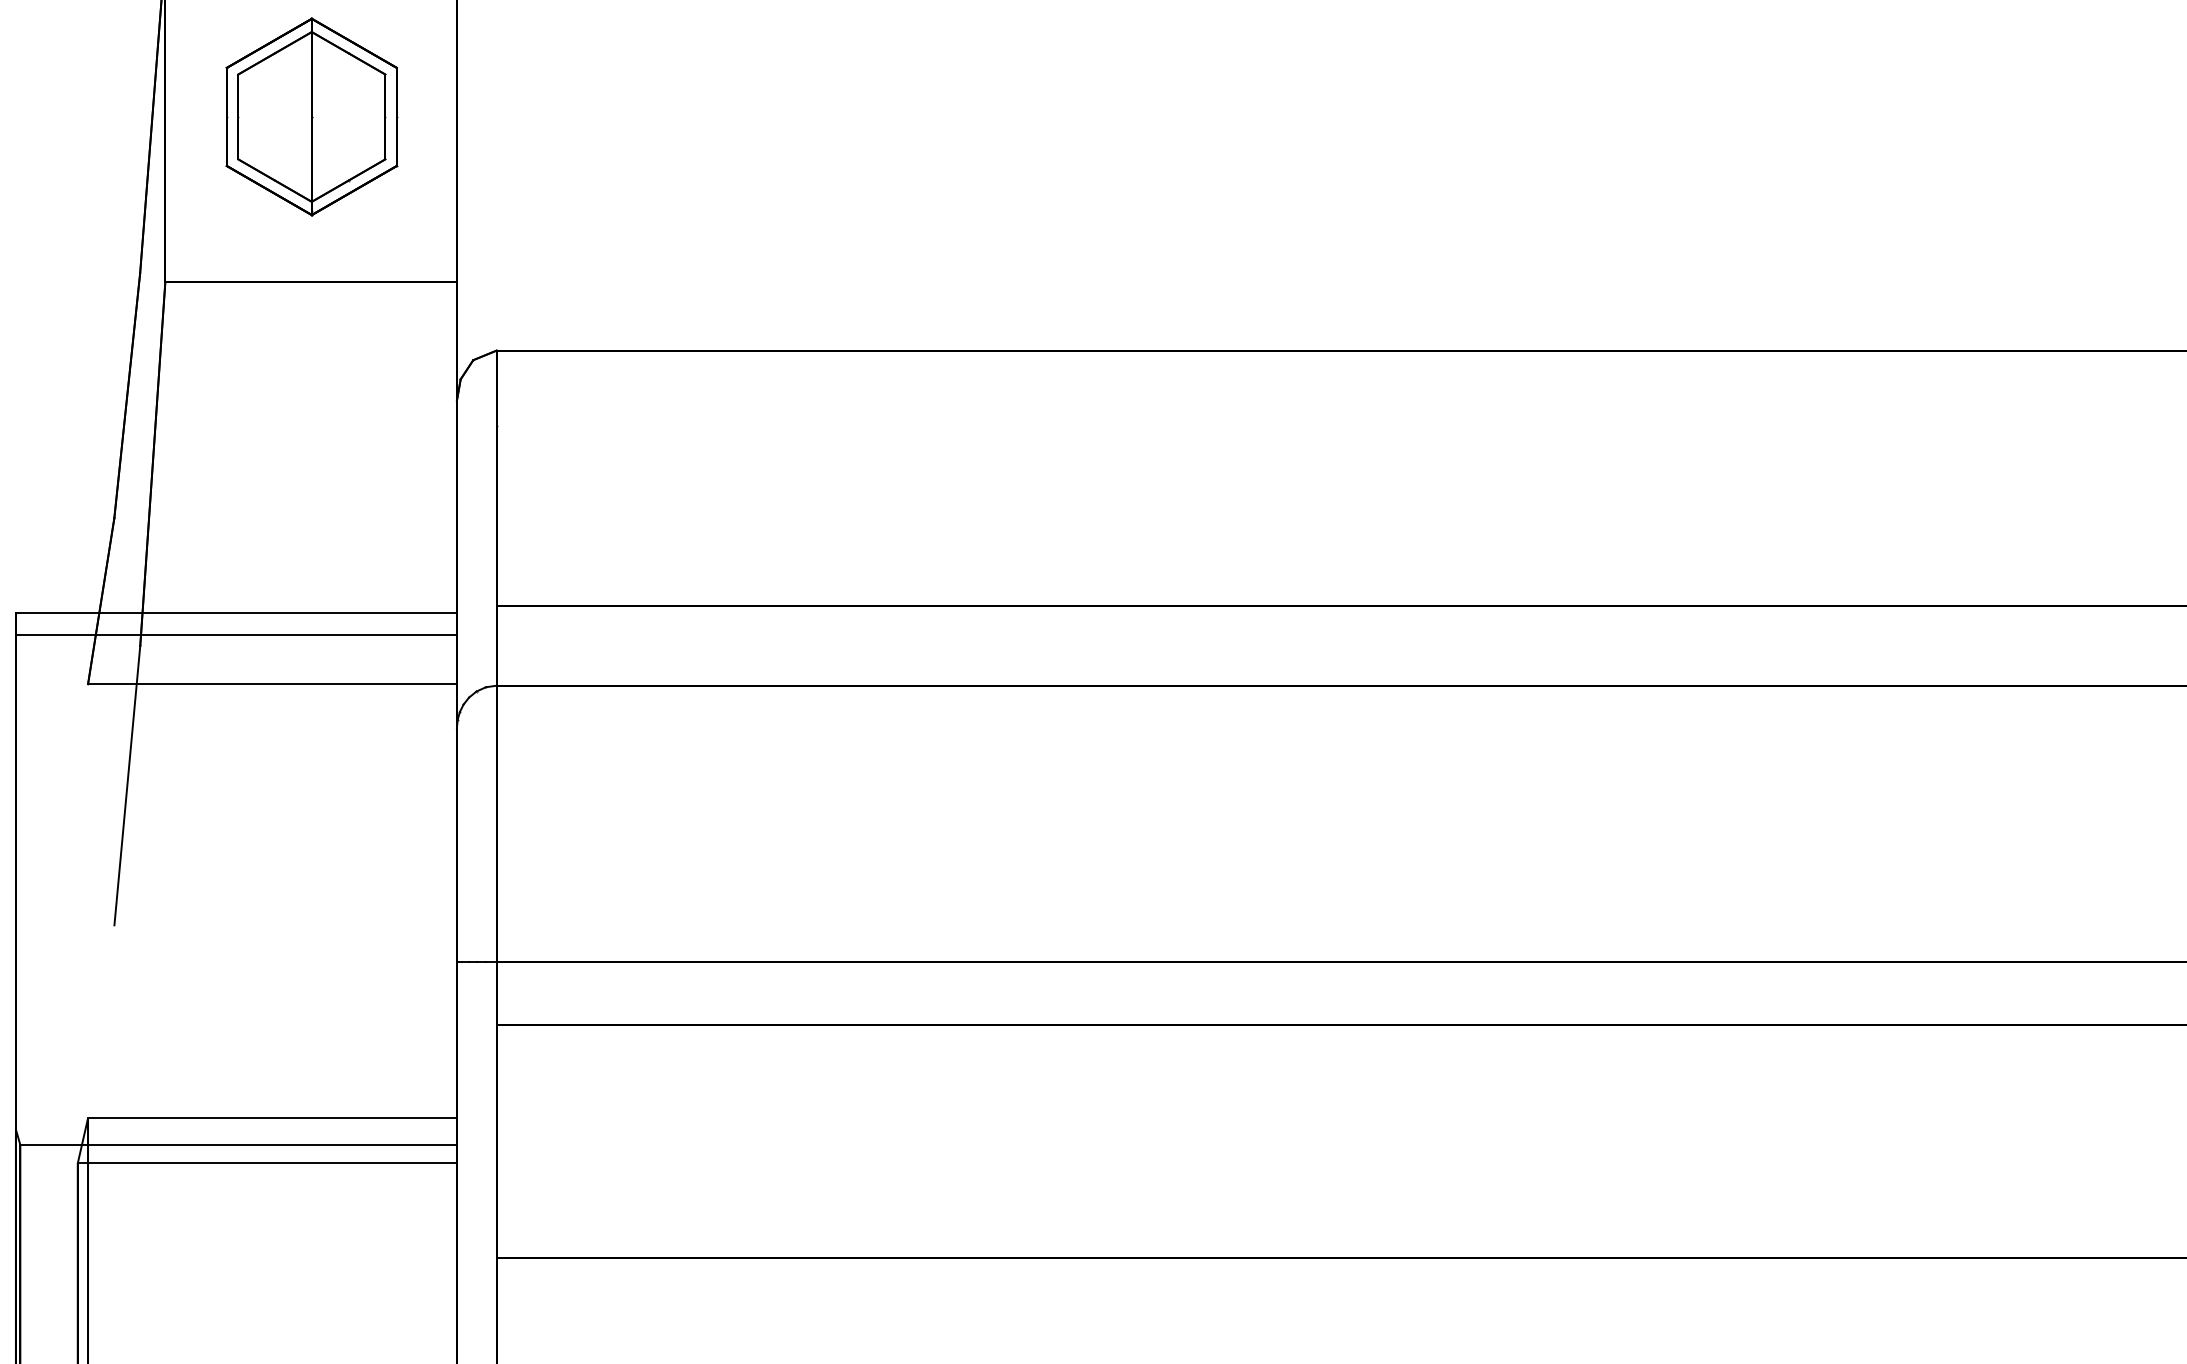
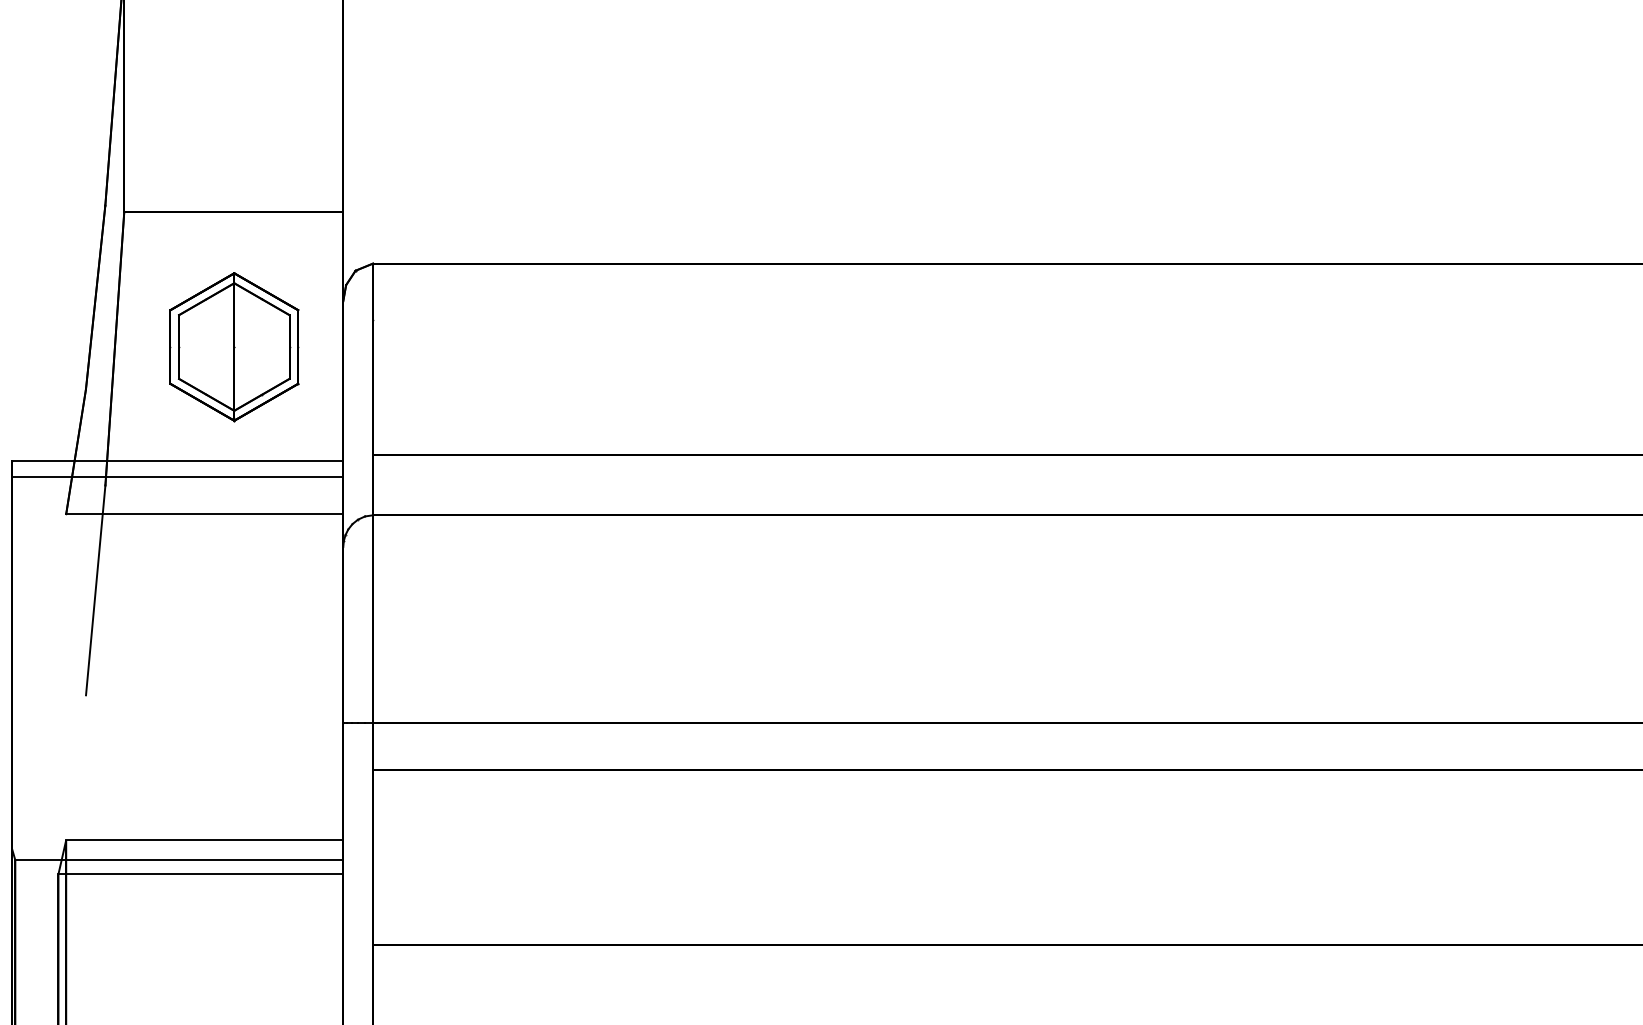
part: (312, 117) -> (234, 347), moved

